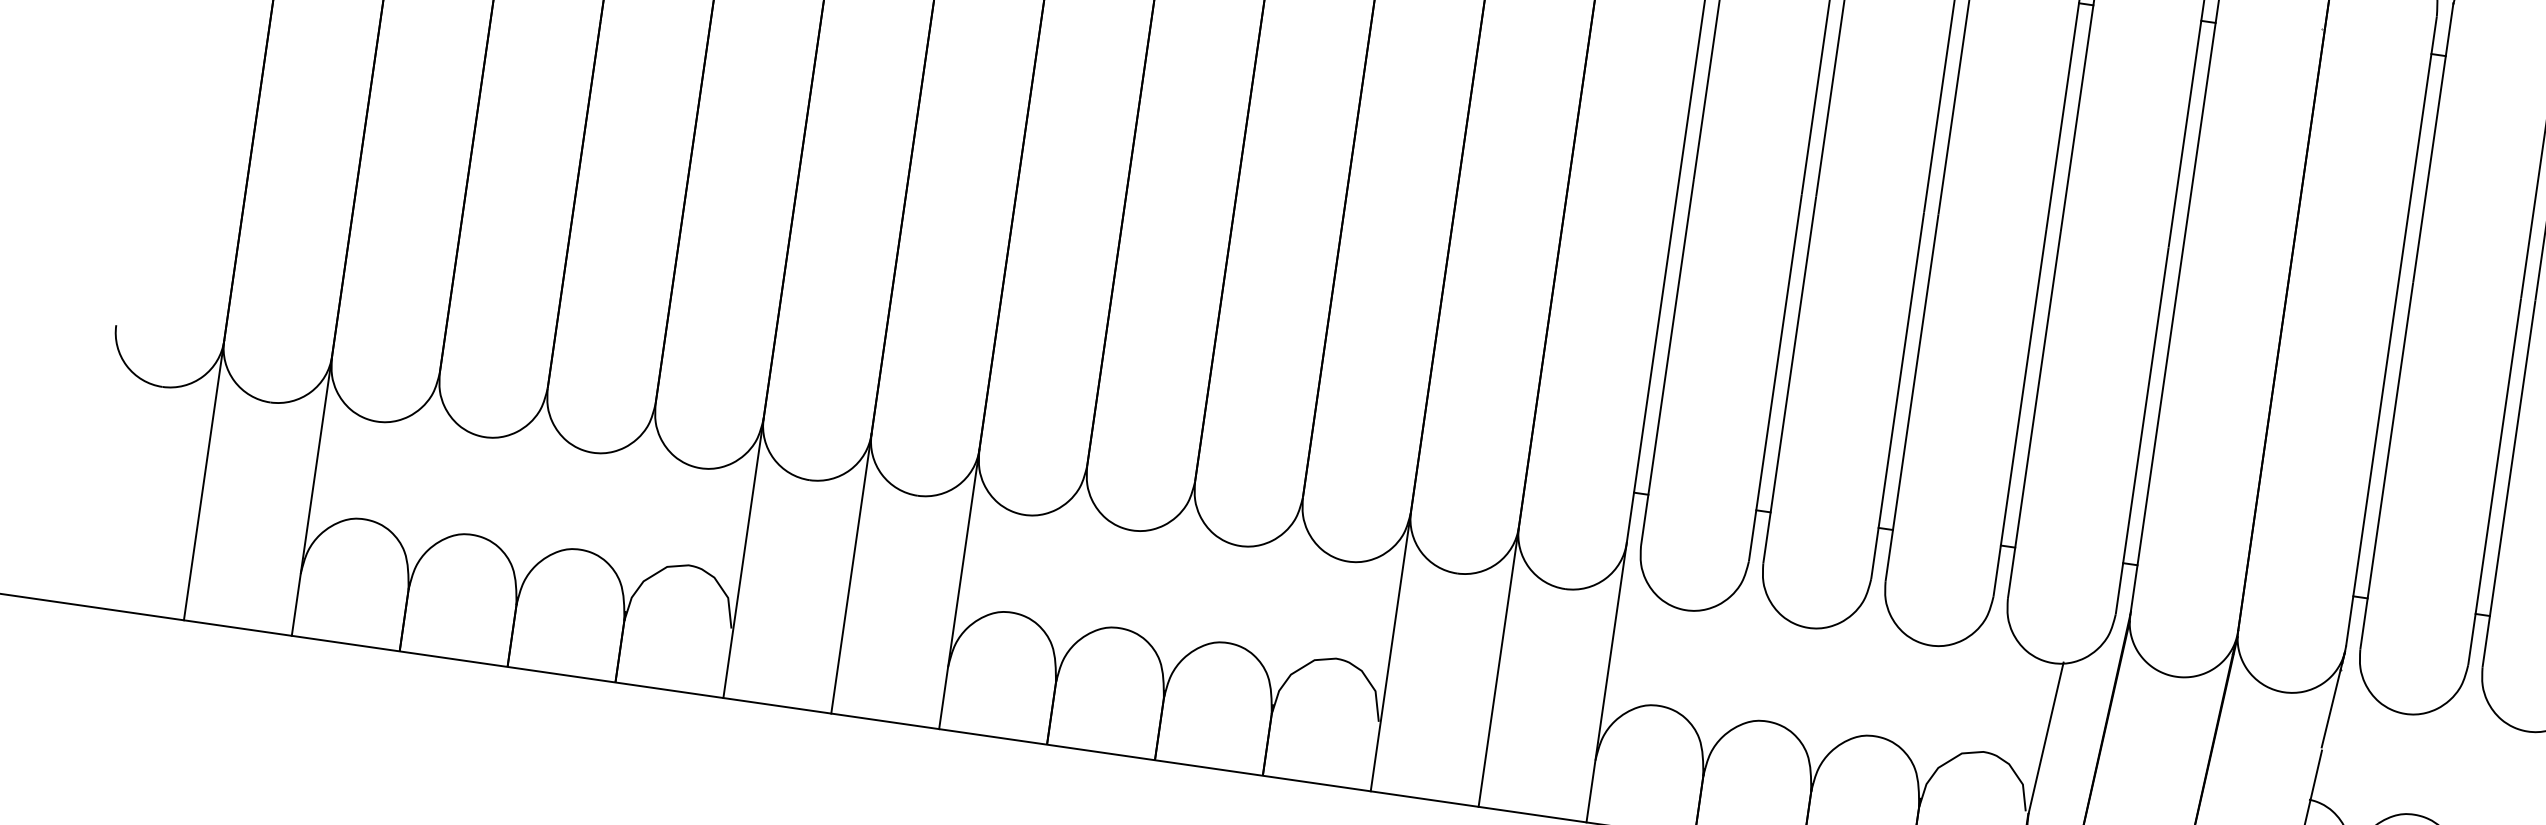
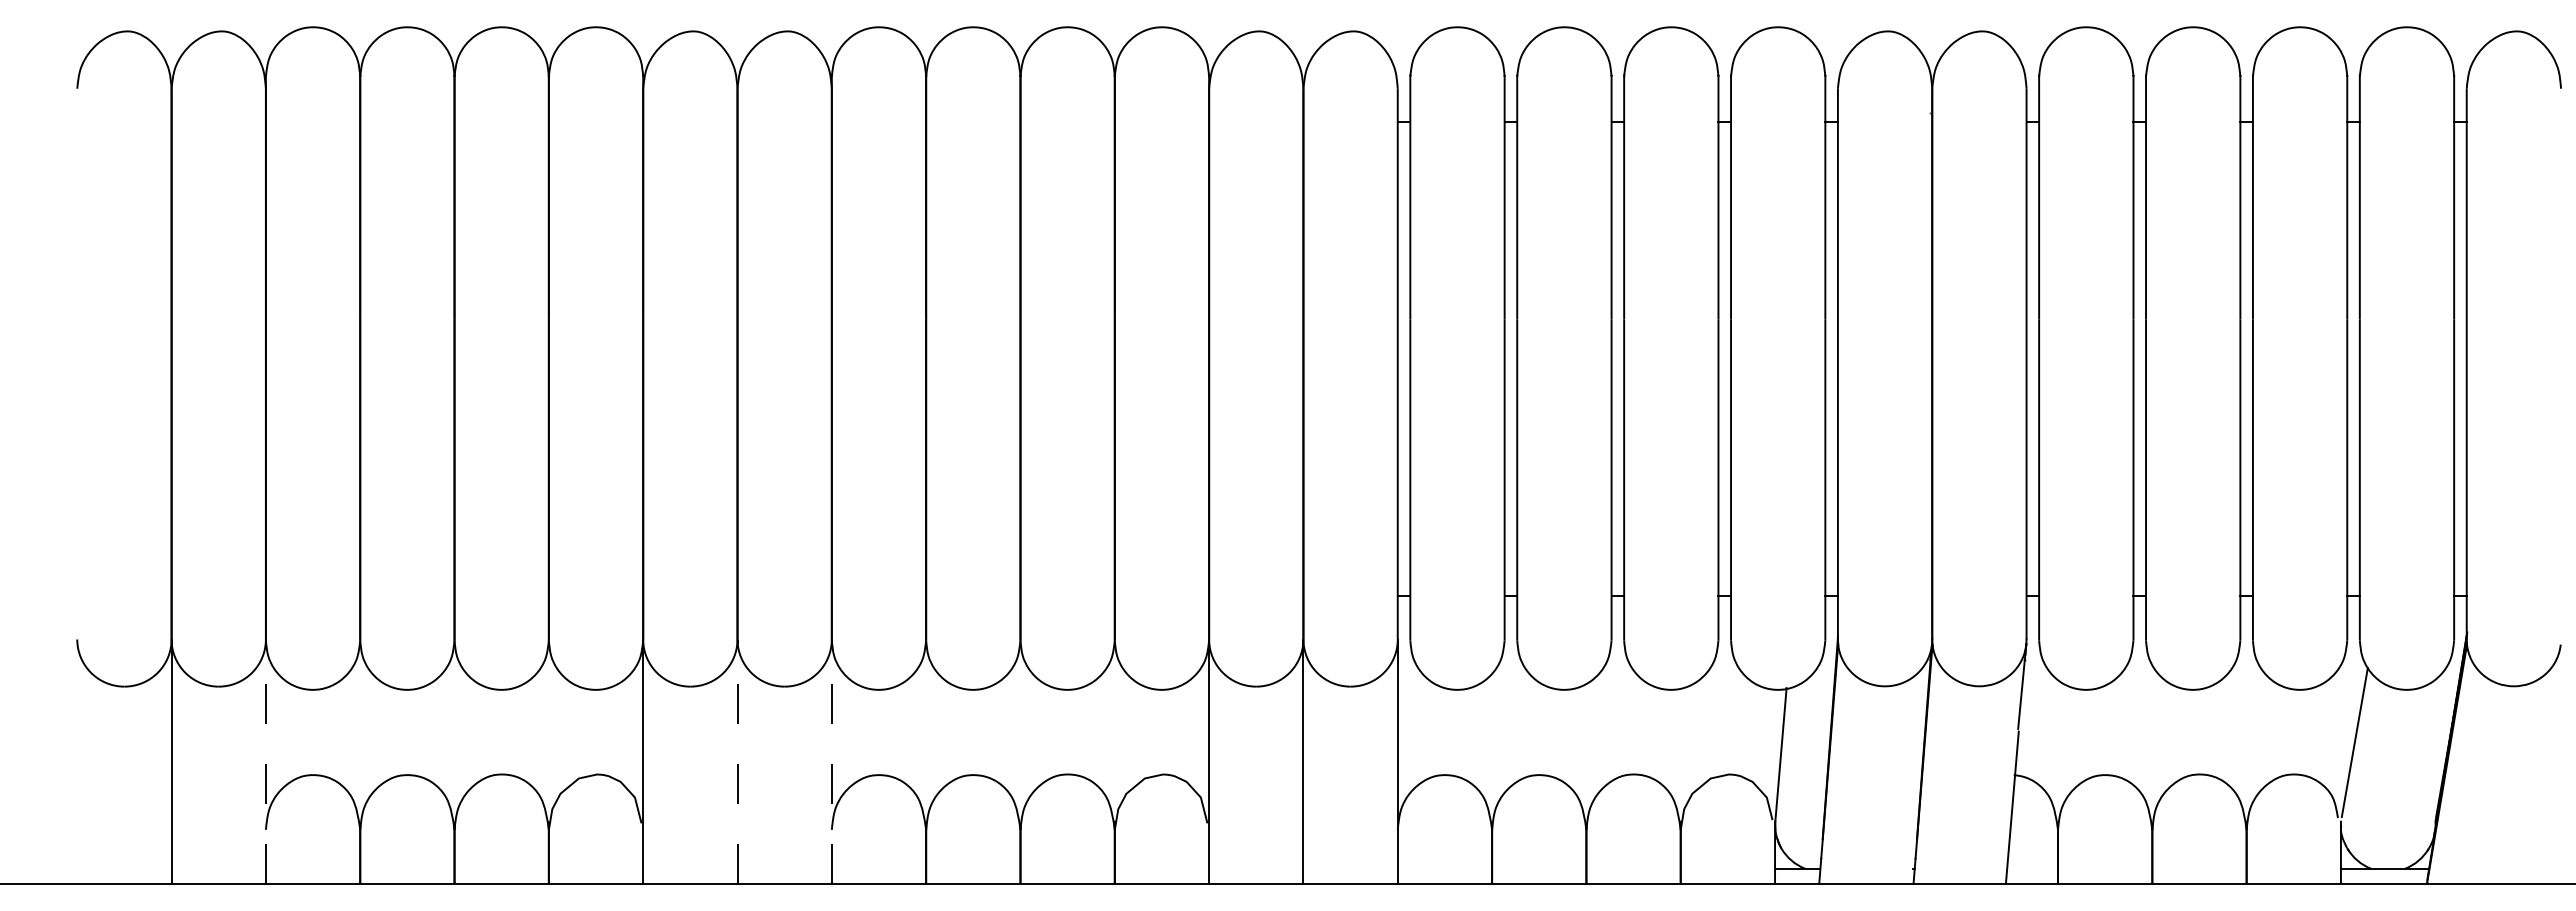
line: (311, 495) -> (265, 761), solid -> dashed
line: (851, 573) -> (737, 761), solid -> dashed
line: (958, 589) -> (831, 761), solid -> dashed

